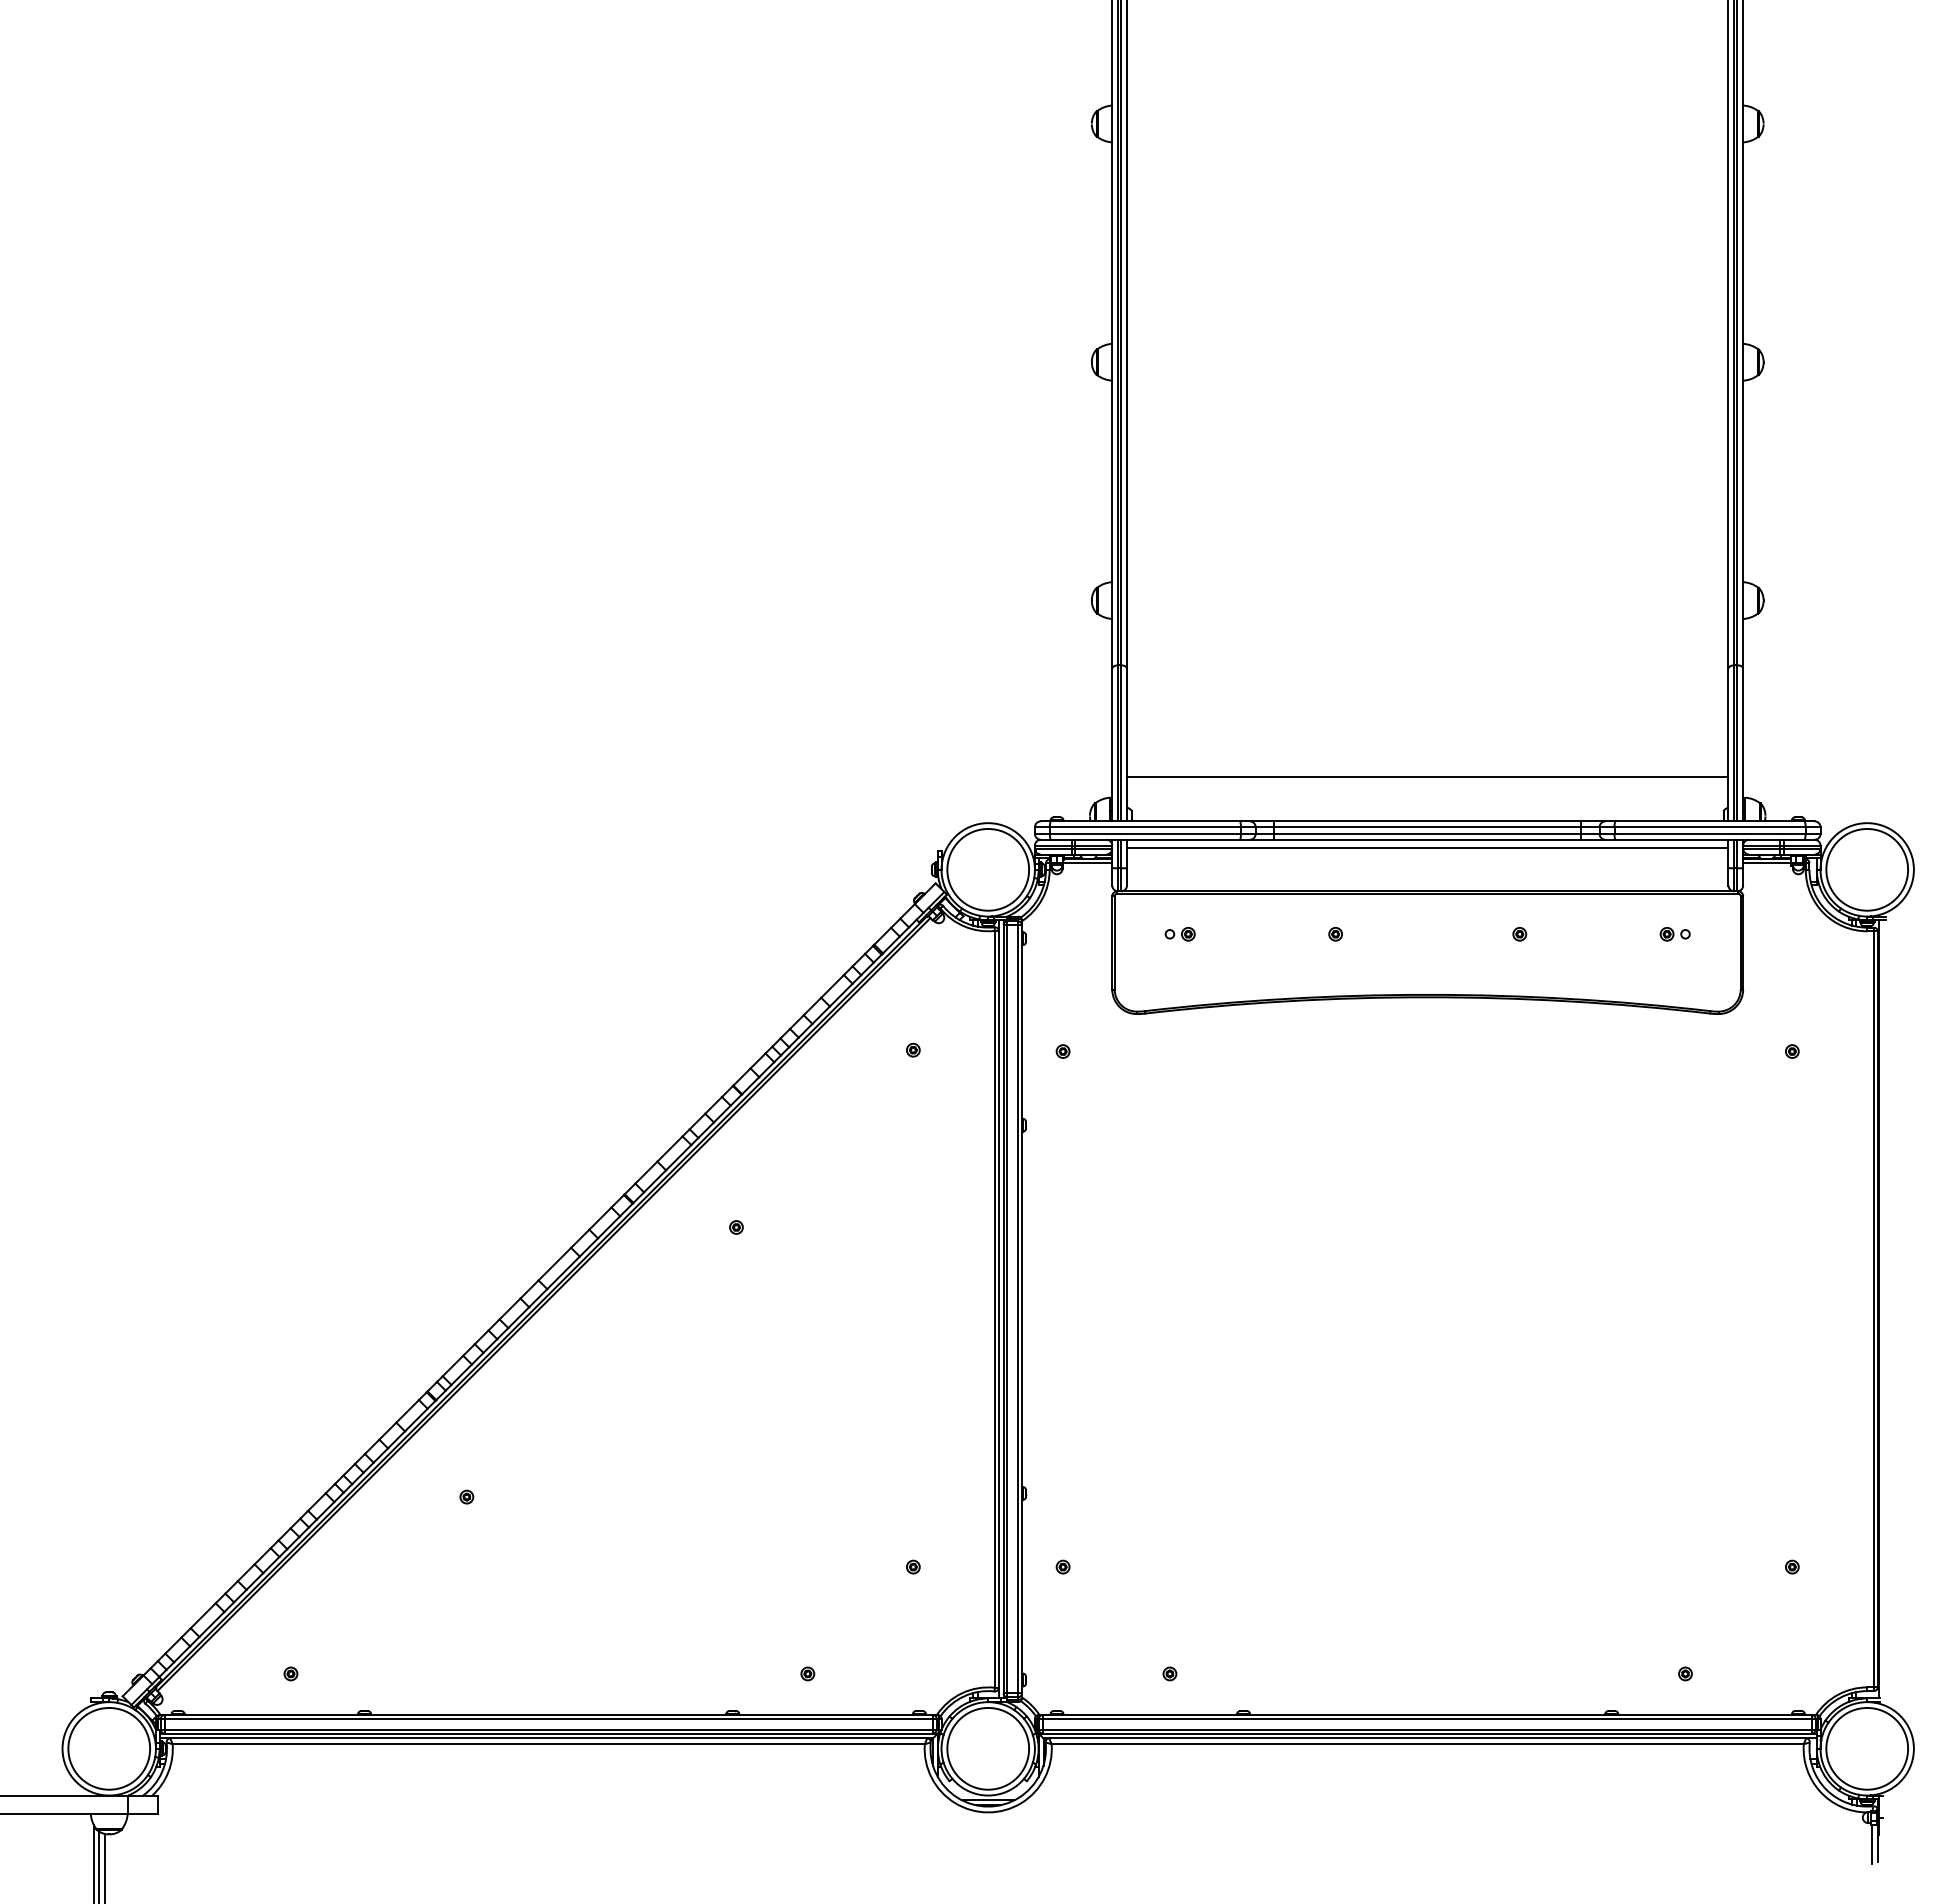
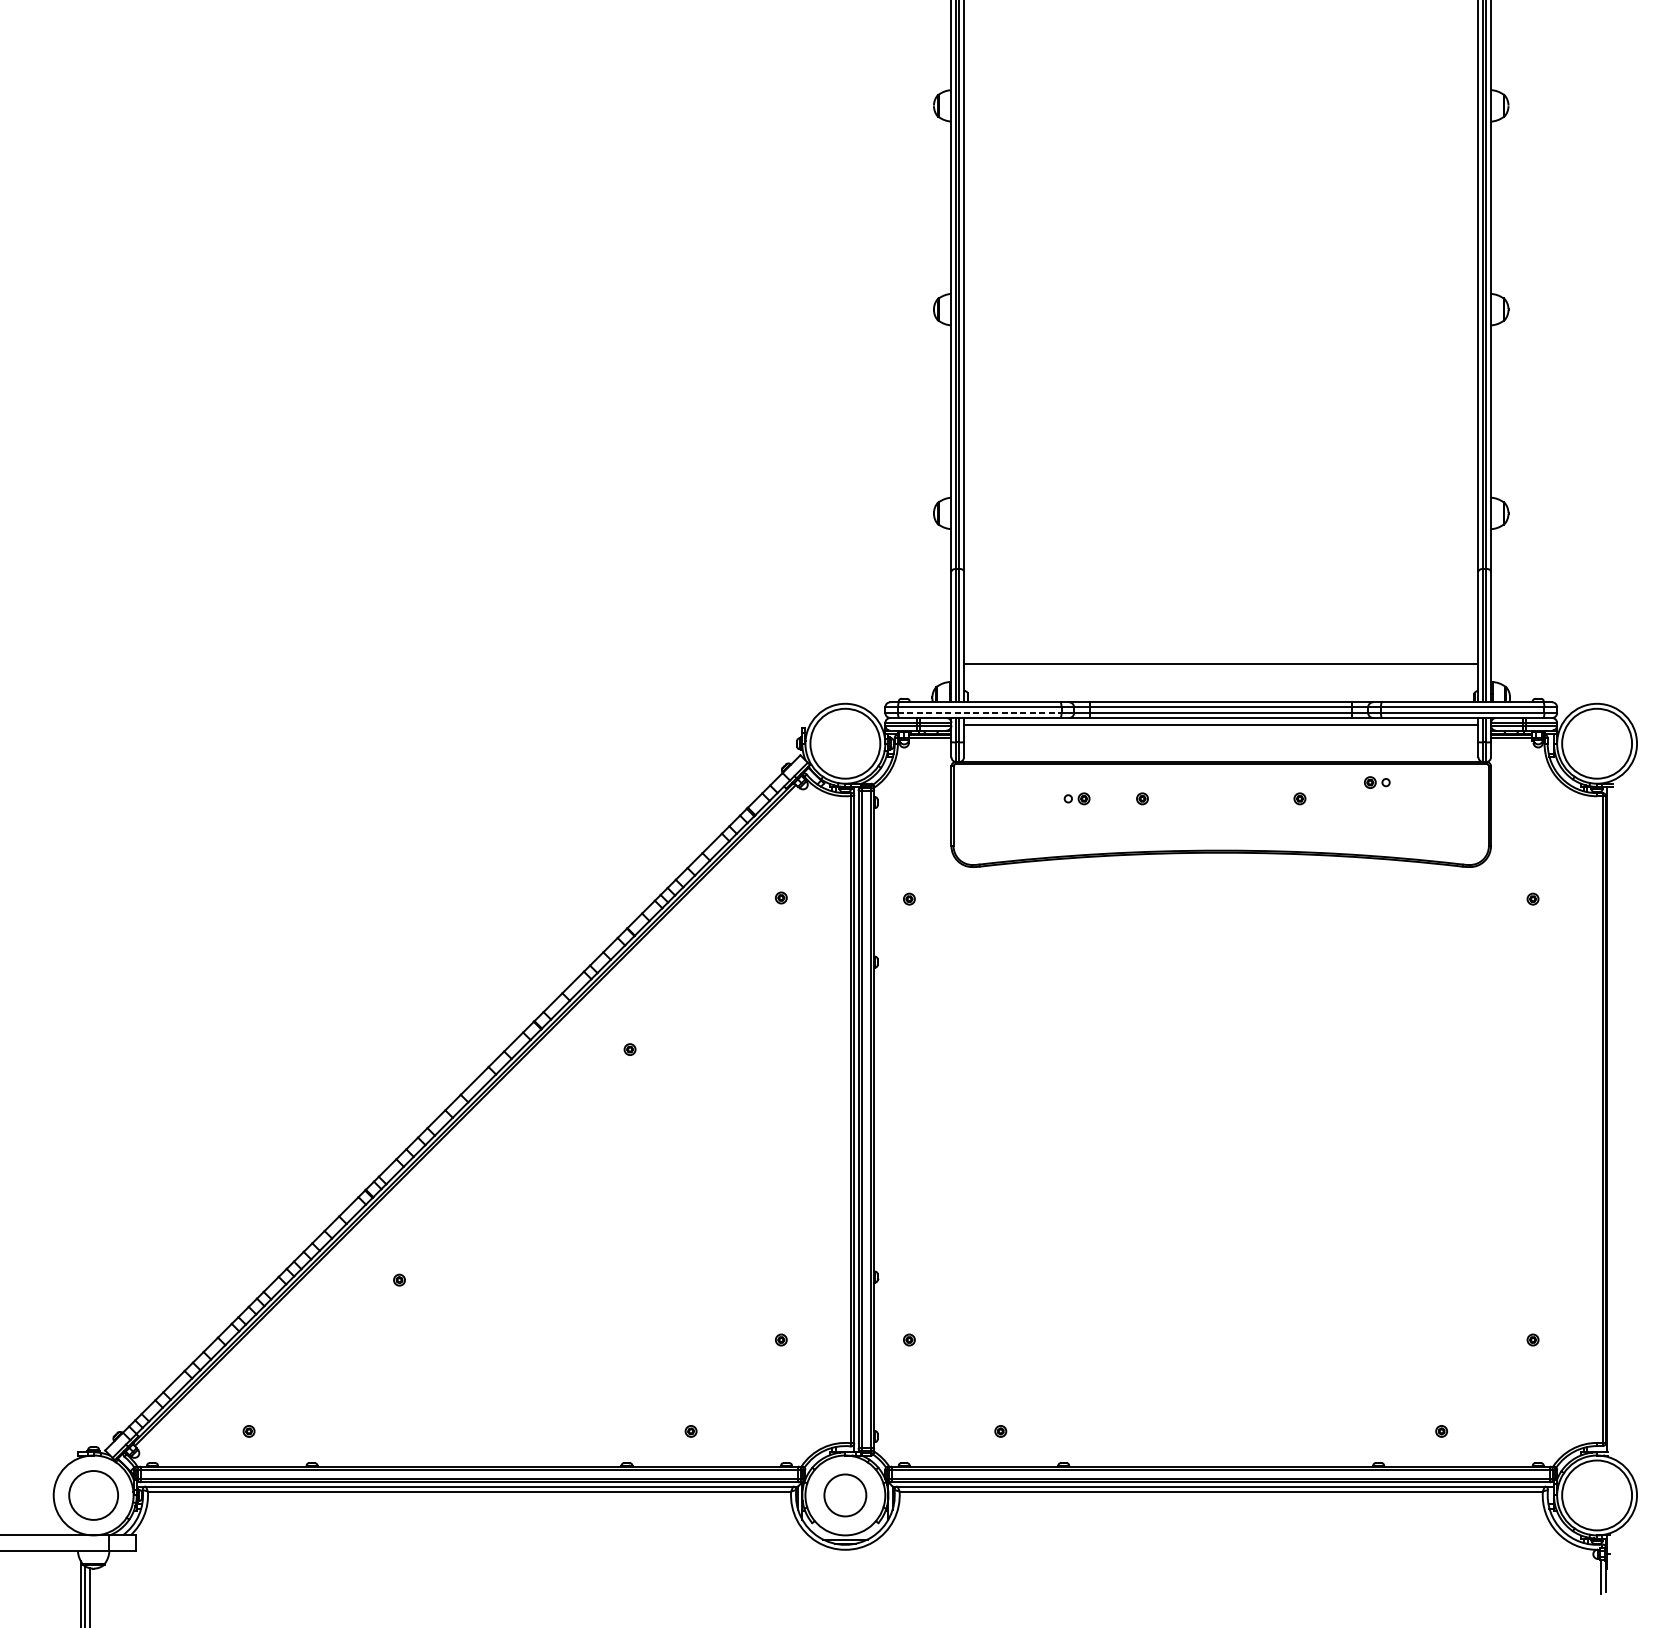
line: (1145, 833) -> (979, 712), solid -> dashed
part: (1179, 934) -> (1076, 799), moved
part: (1674, 934) -> (1376, 782), moved
circle: (109, 1748) -> (93, 1495), size x0.7
circle: (988, 1748) -> (845, 1495), size x0.6

